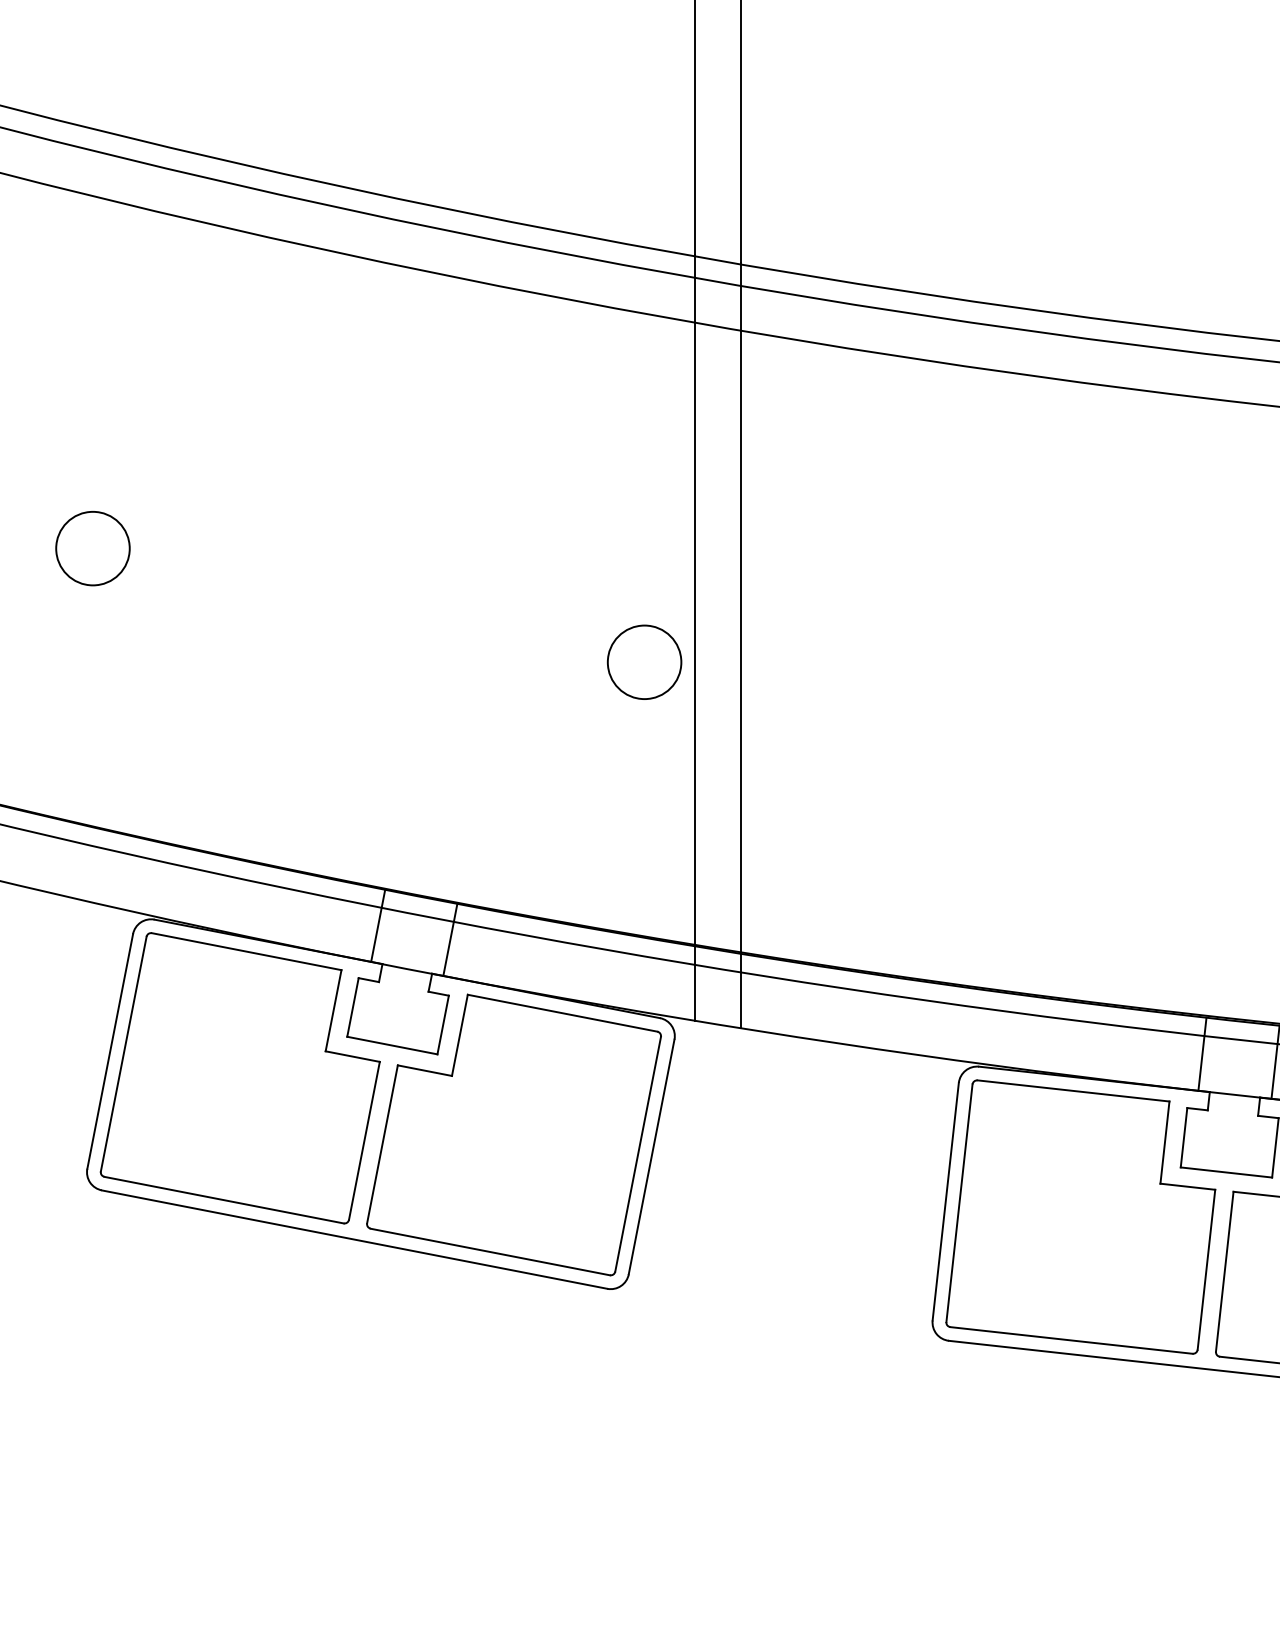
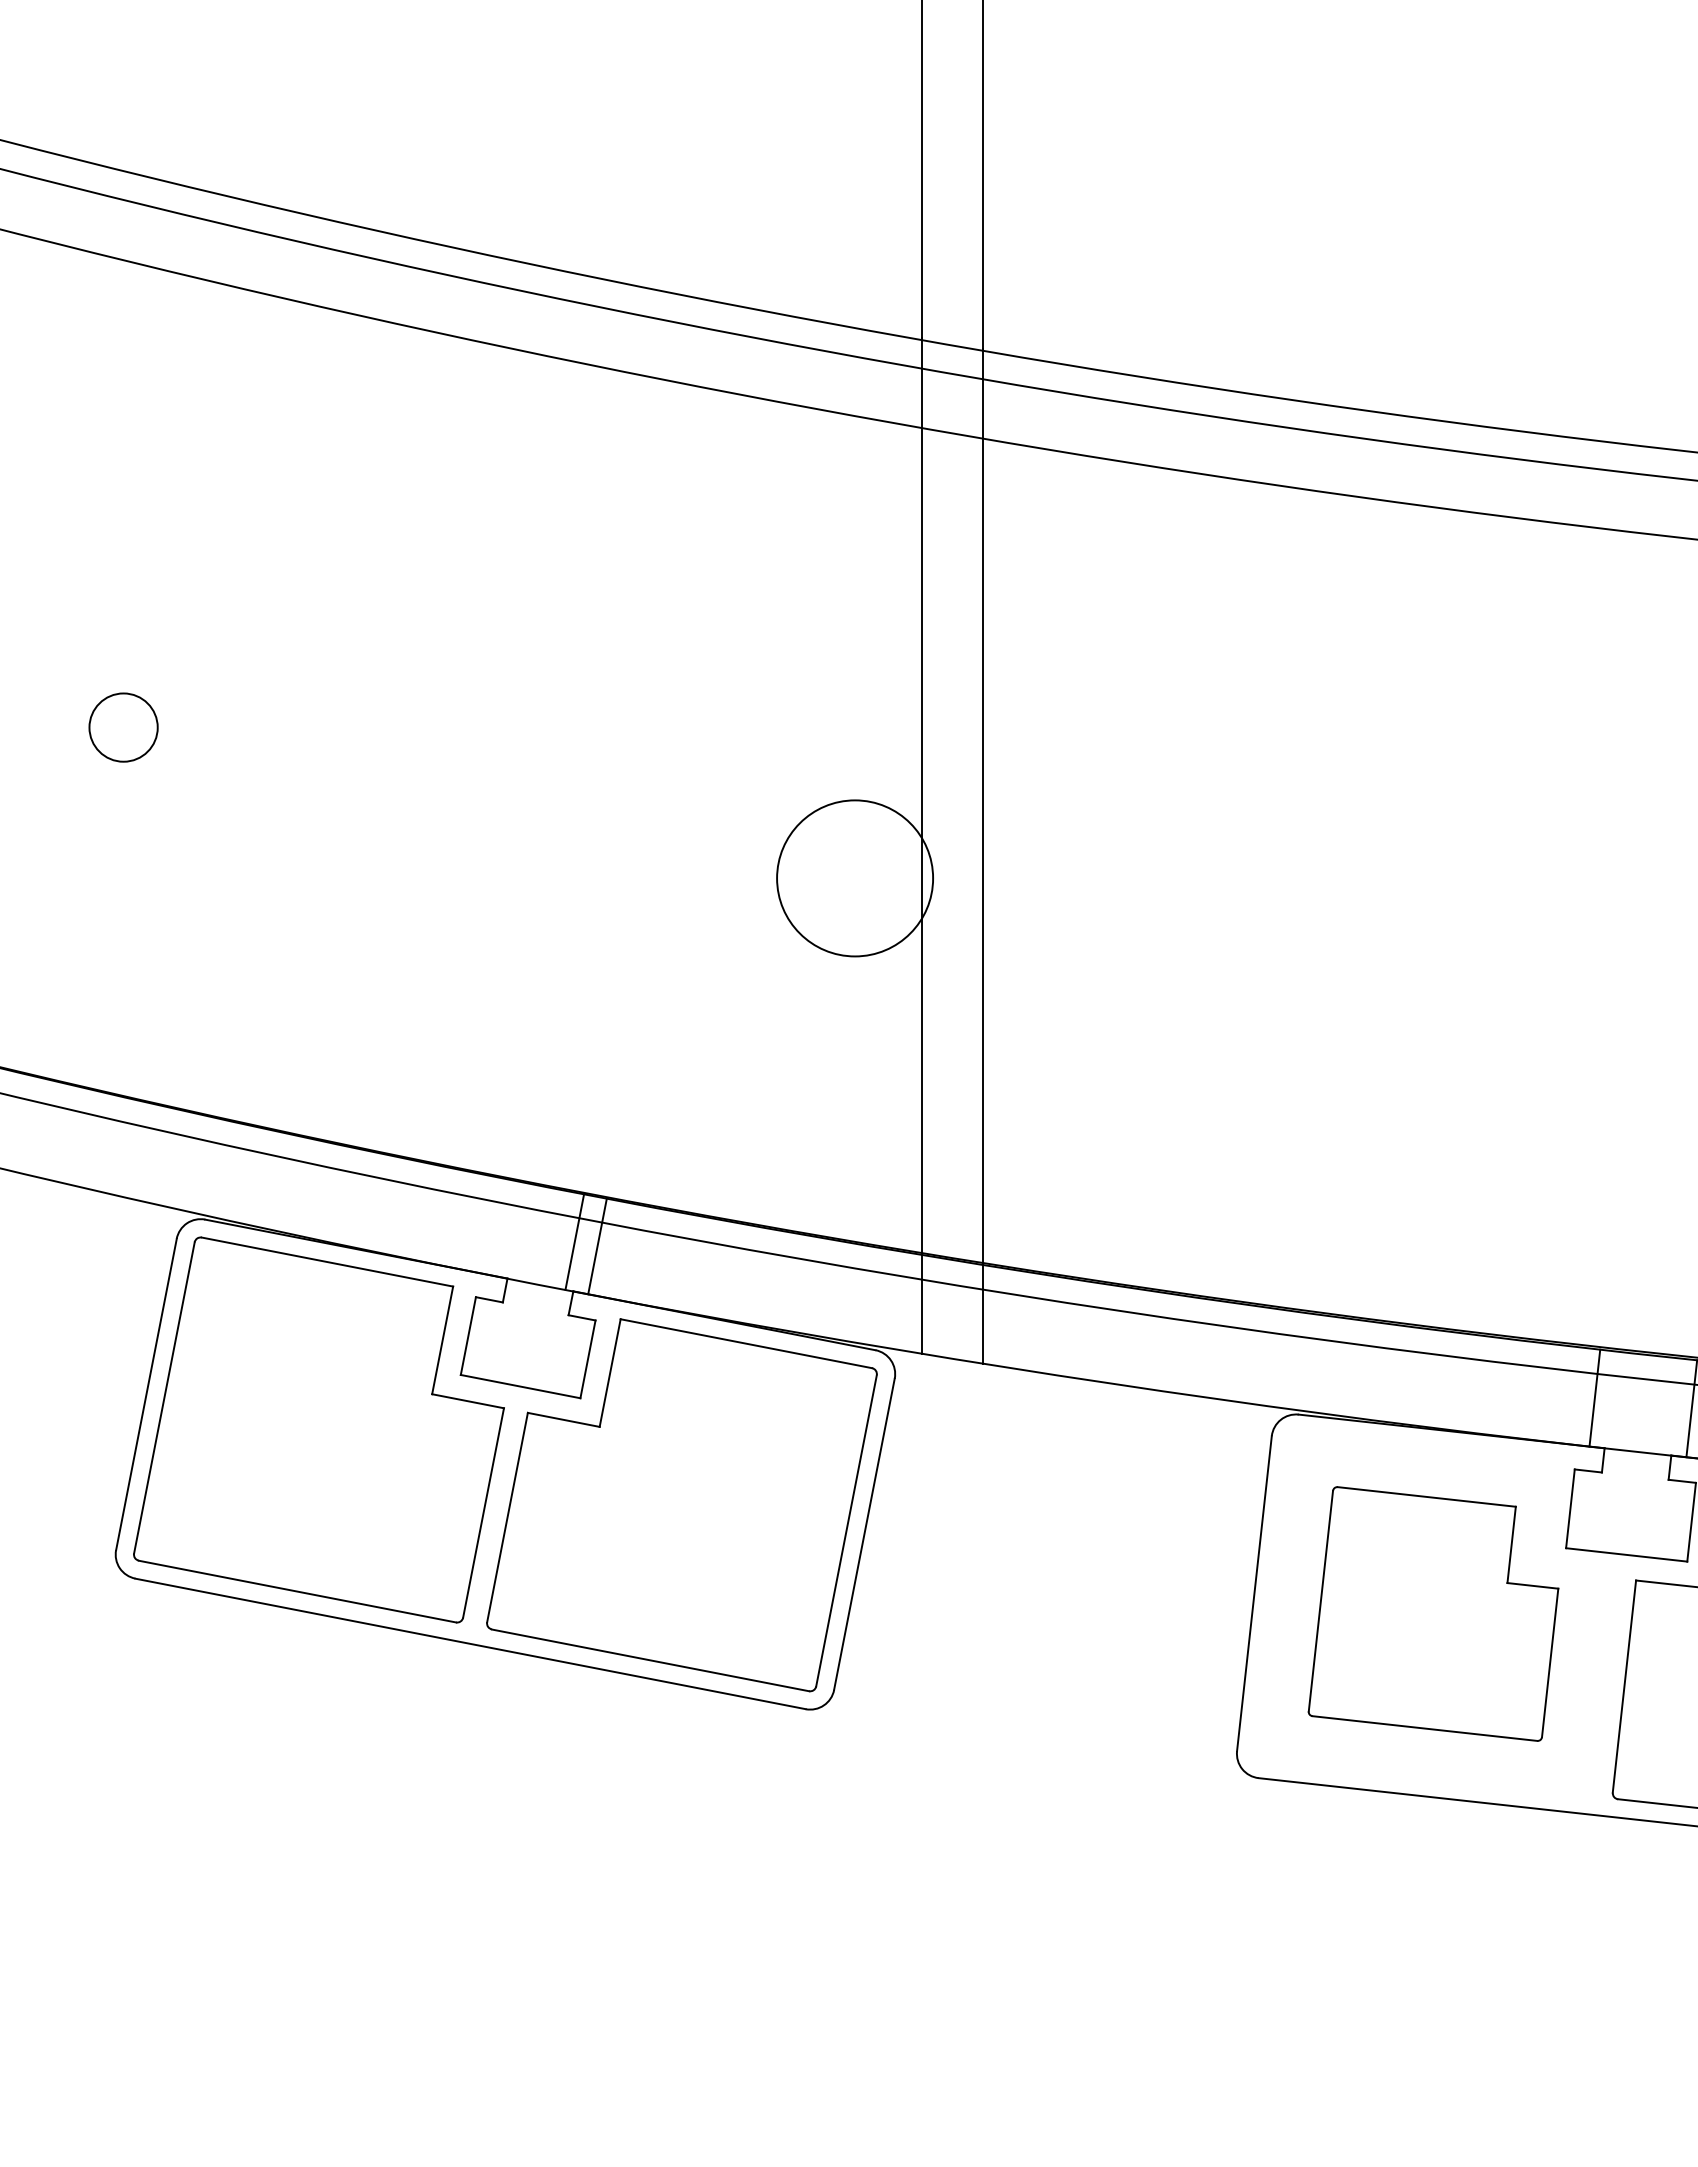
circle: (92, 548) -> (123, 727), size x0.7
circle: (644, 662) -> (854, 878), size x1.6
line: (377, 925) -> (574, 1241), moved
part: (1080, 1216) -> (1433, 1613), size x0.7

